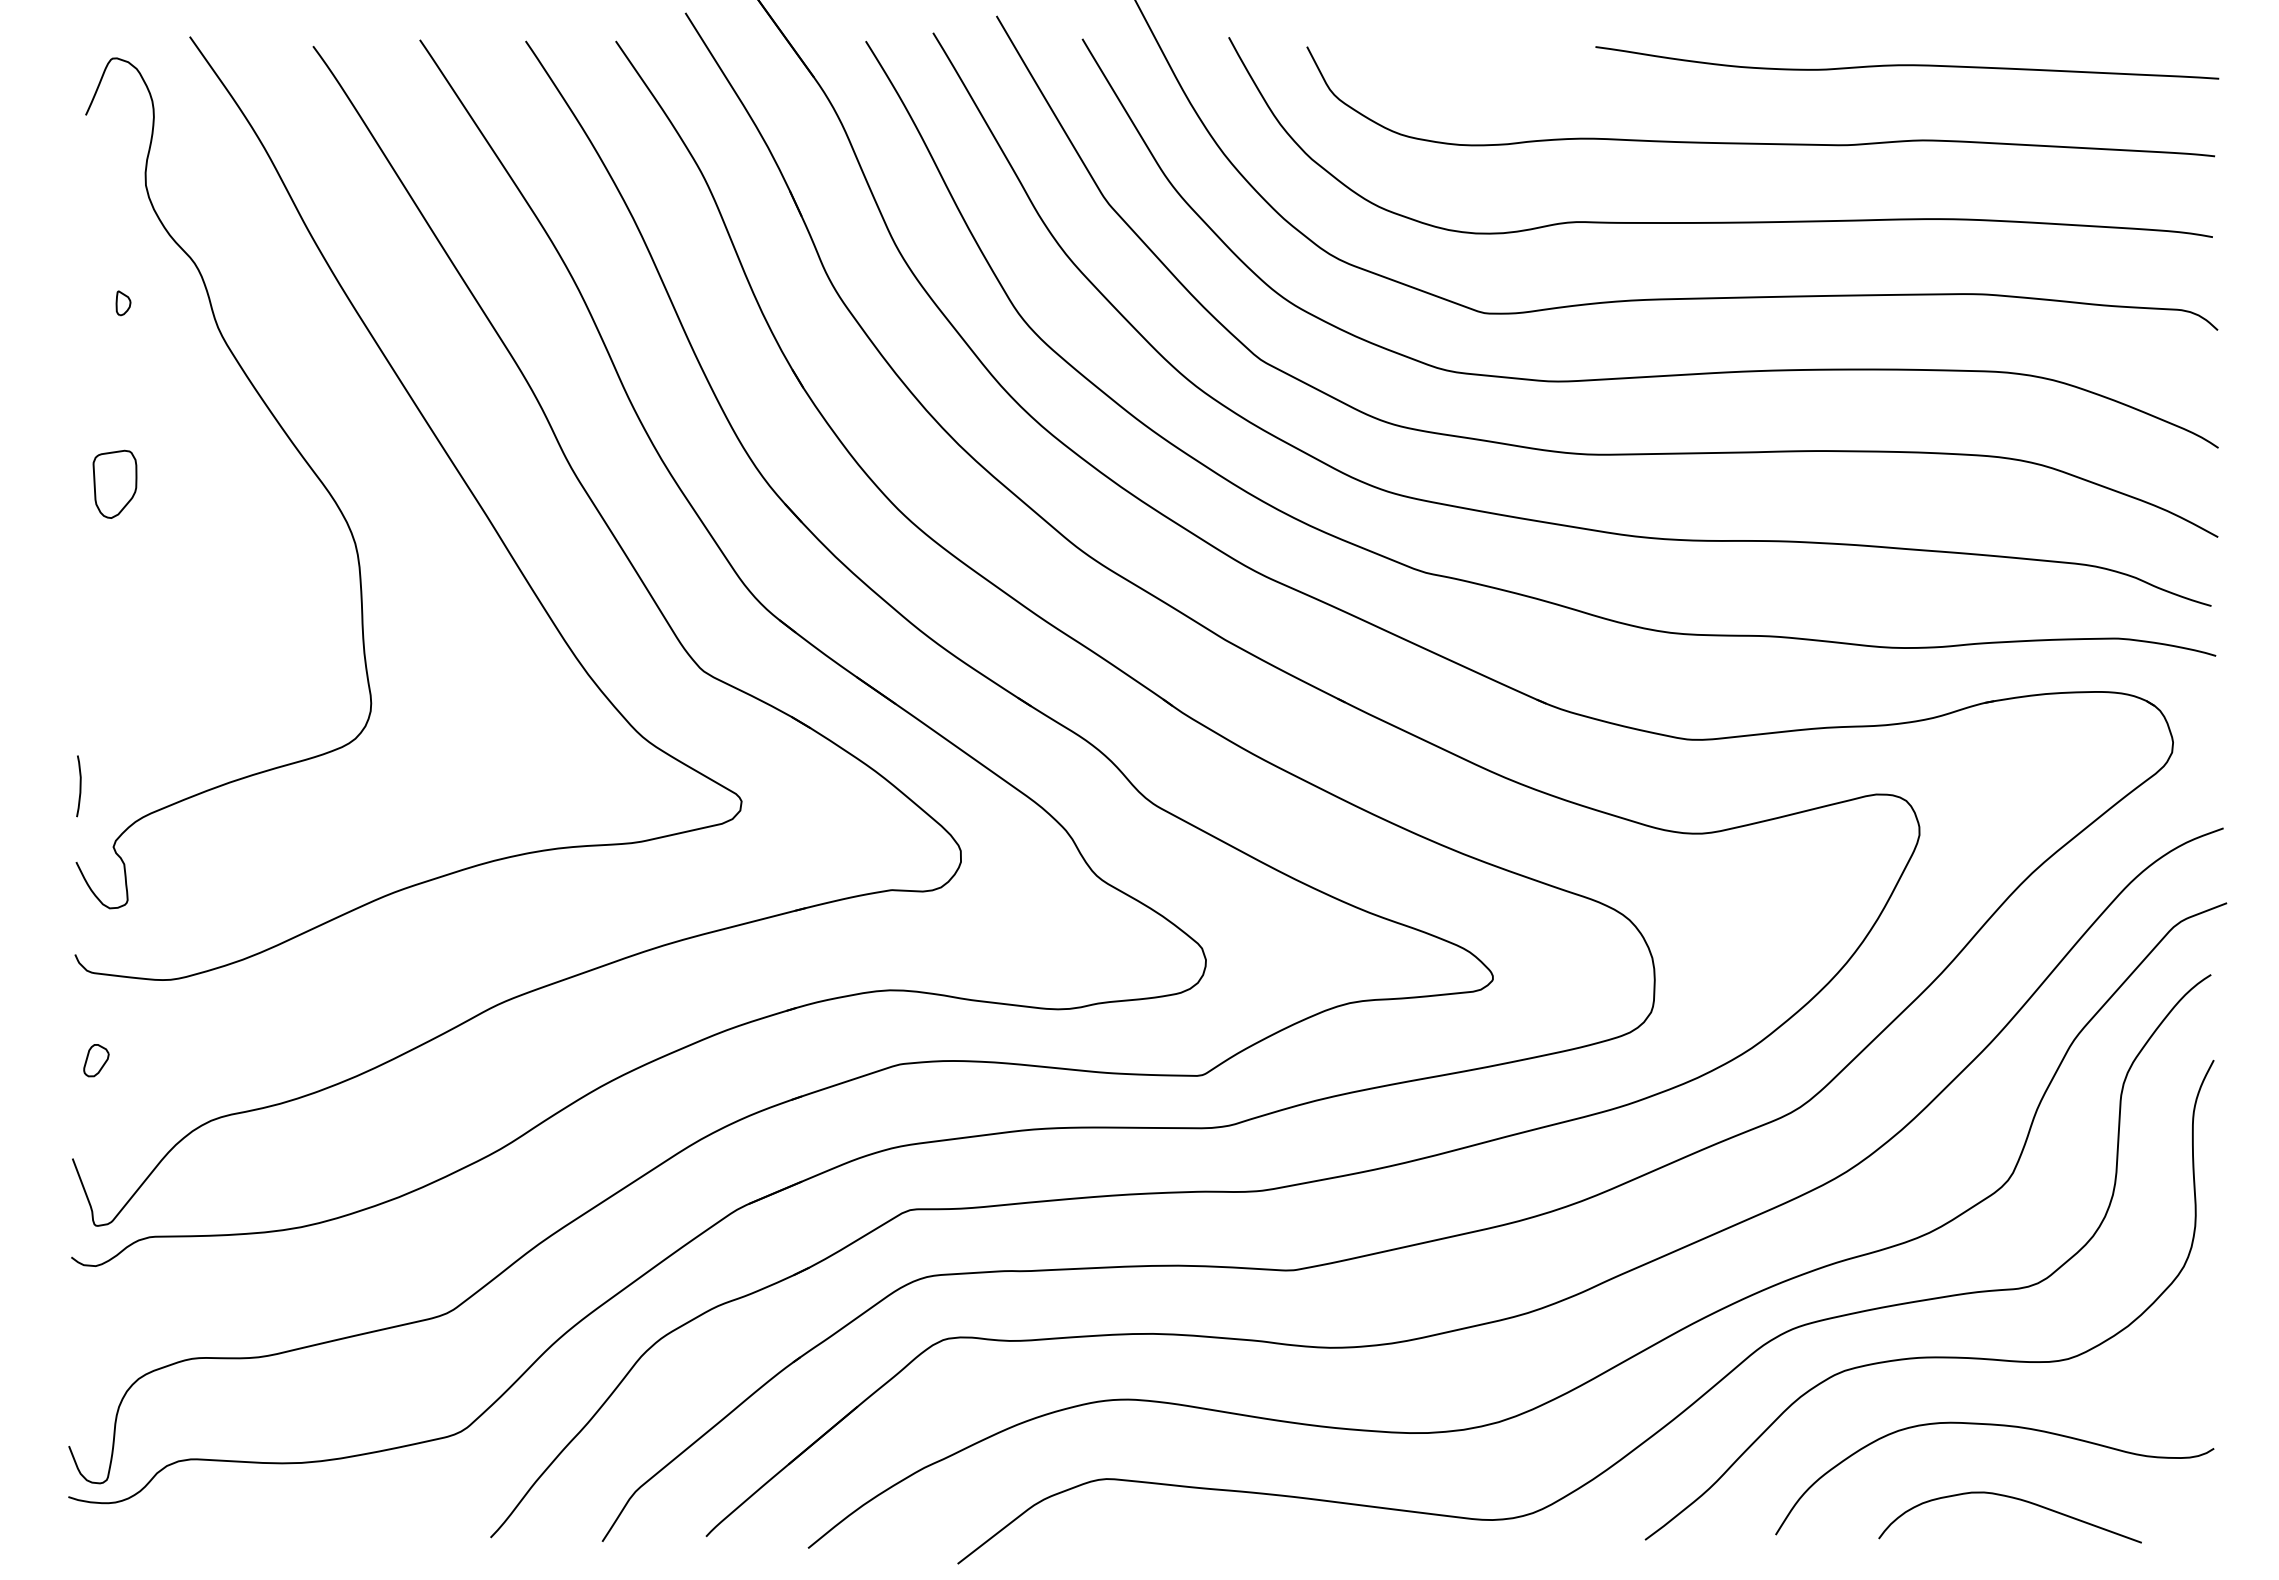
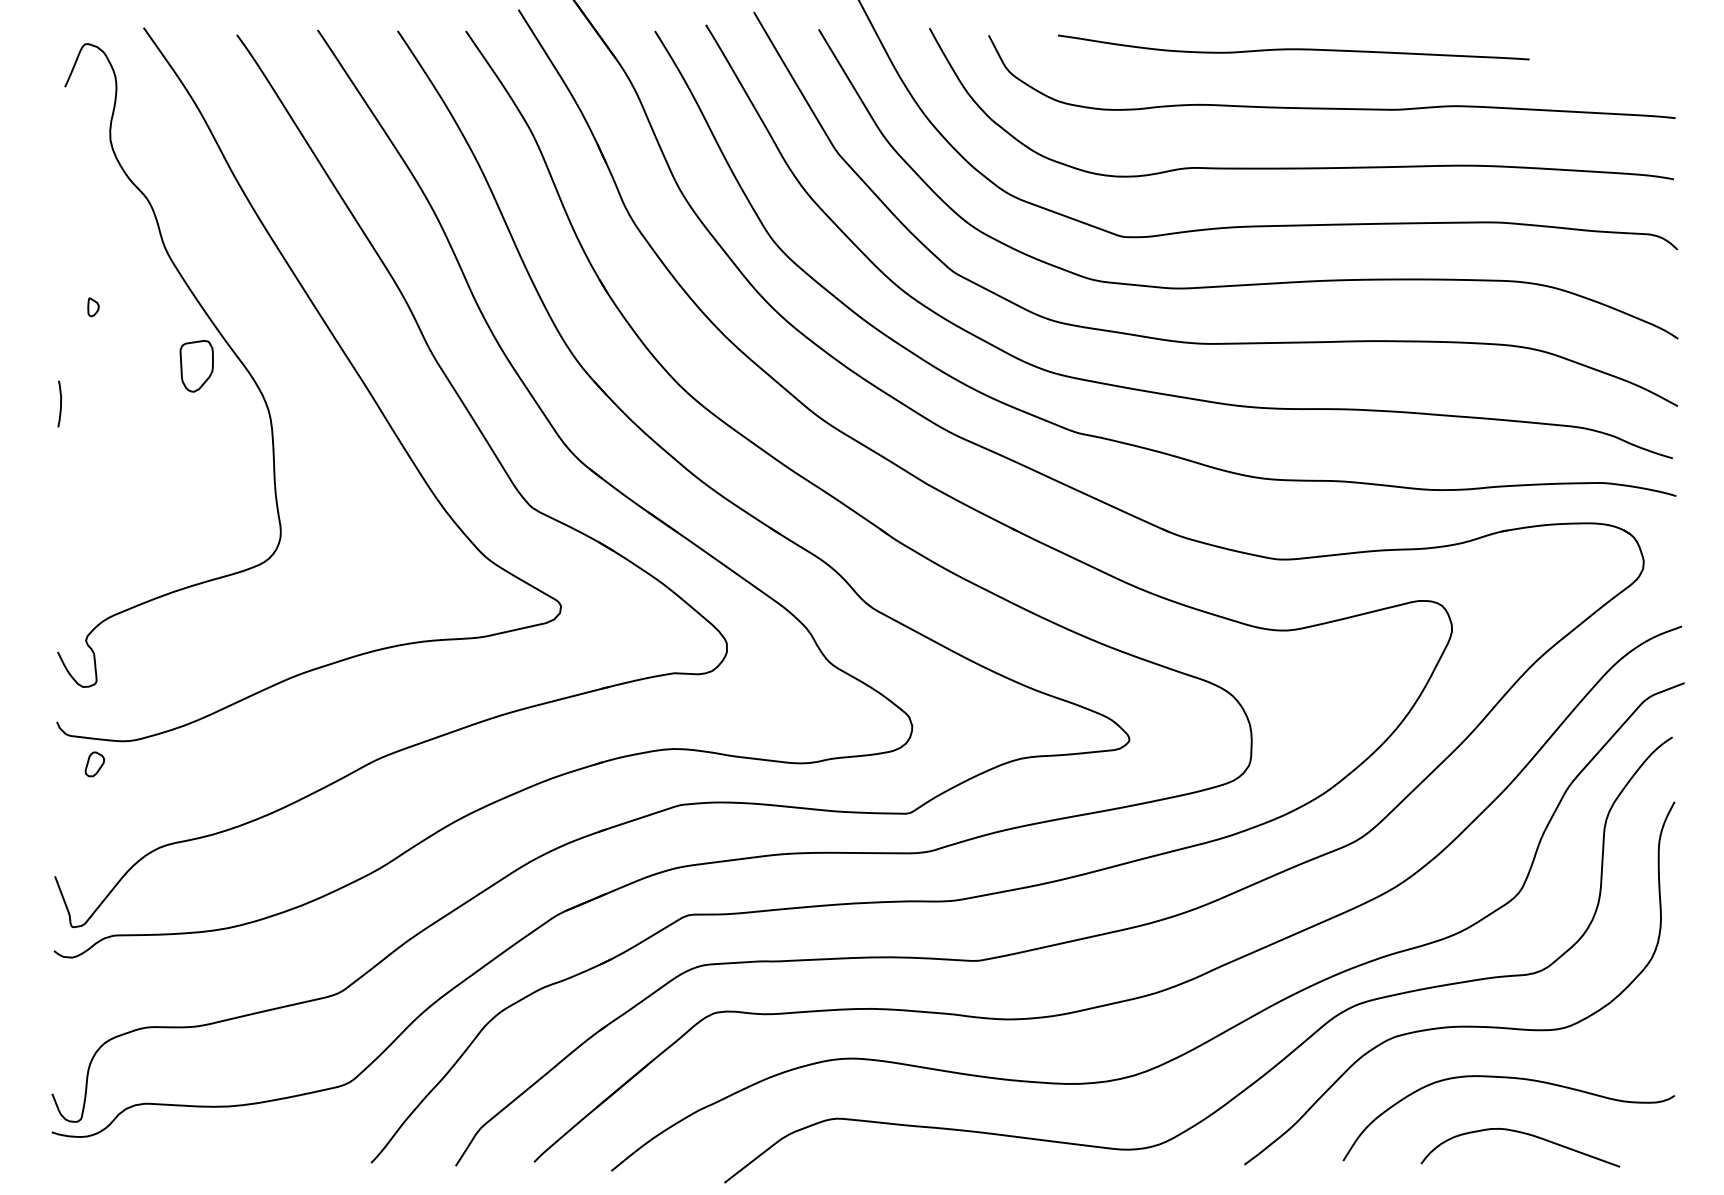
curve: (1907, 64) -> (1293, 48), moved
part: (123, 303) -> (93, 307), moved
part: (114, 483) -> (196, 365), moved
curve: (79, 786) -> (60, 404), moved
part: (96, 1060) -> (95, 764), moved

